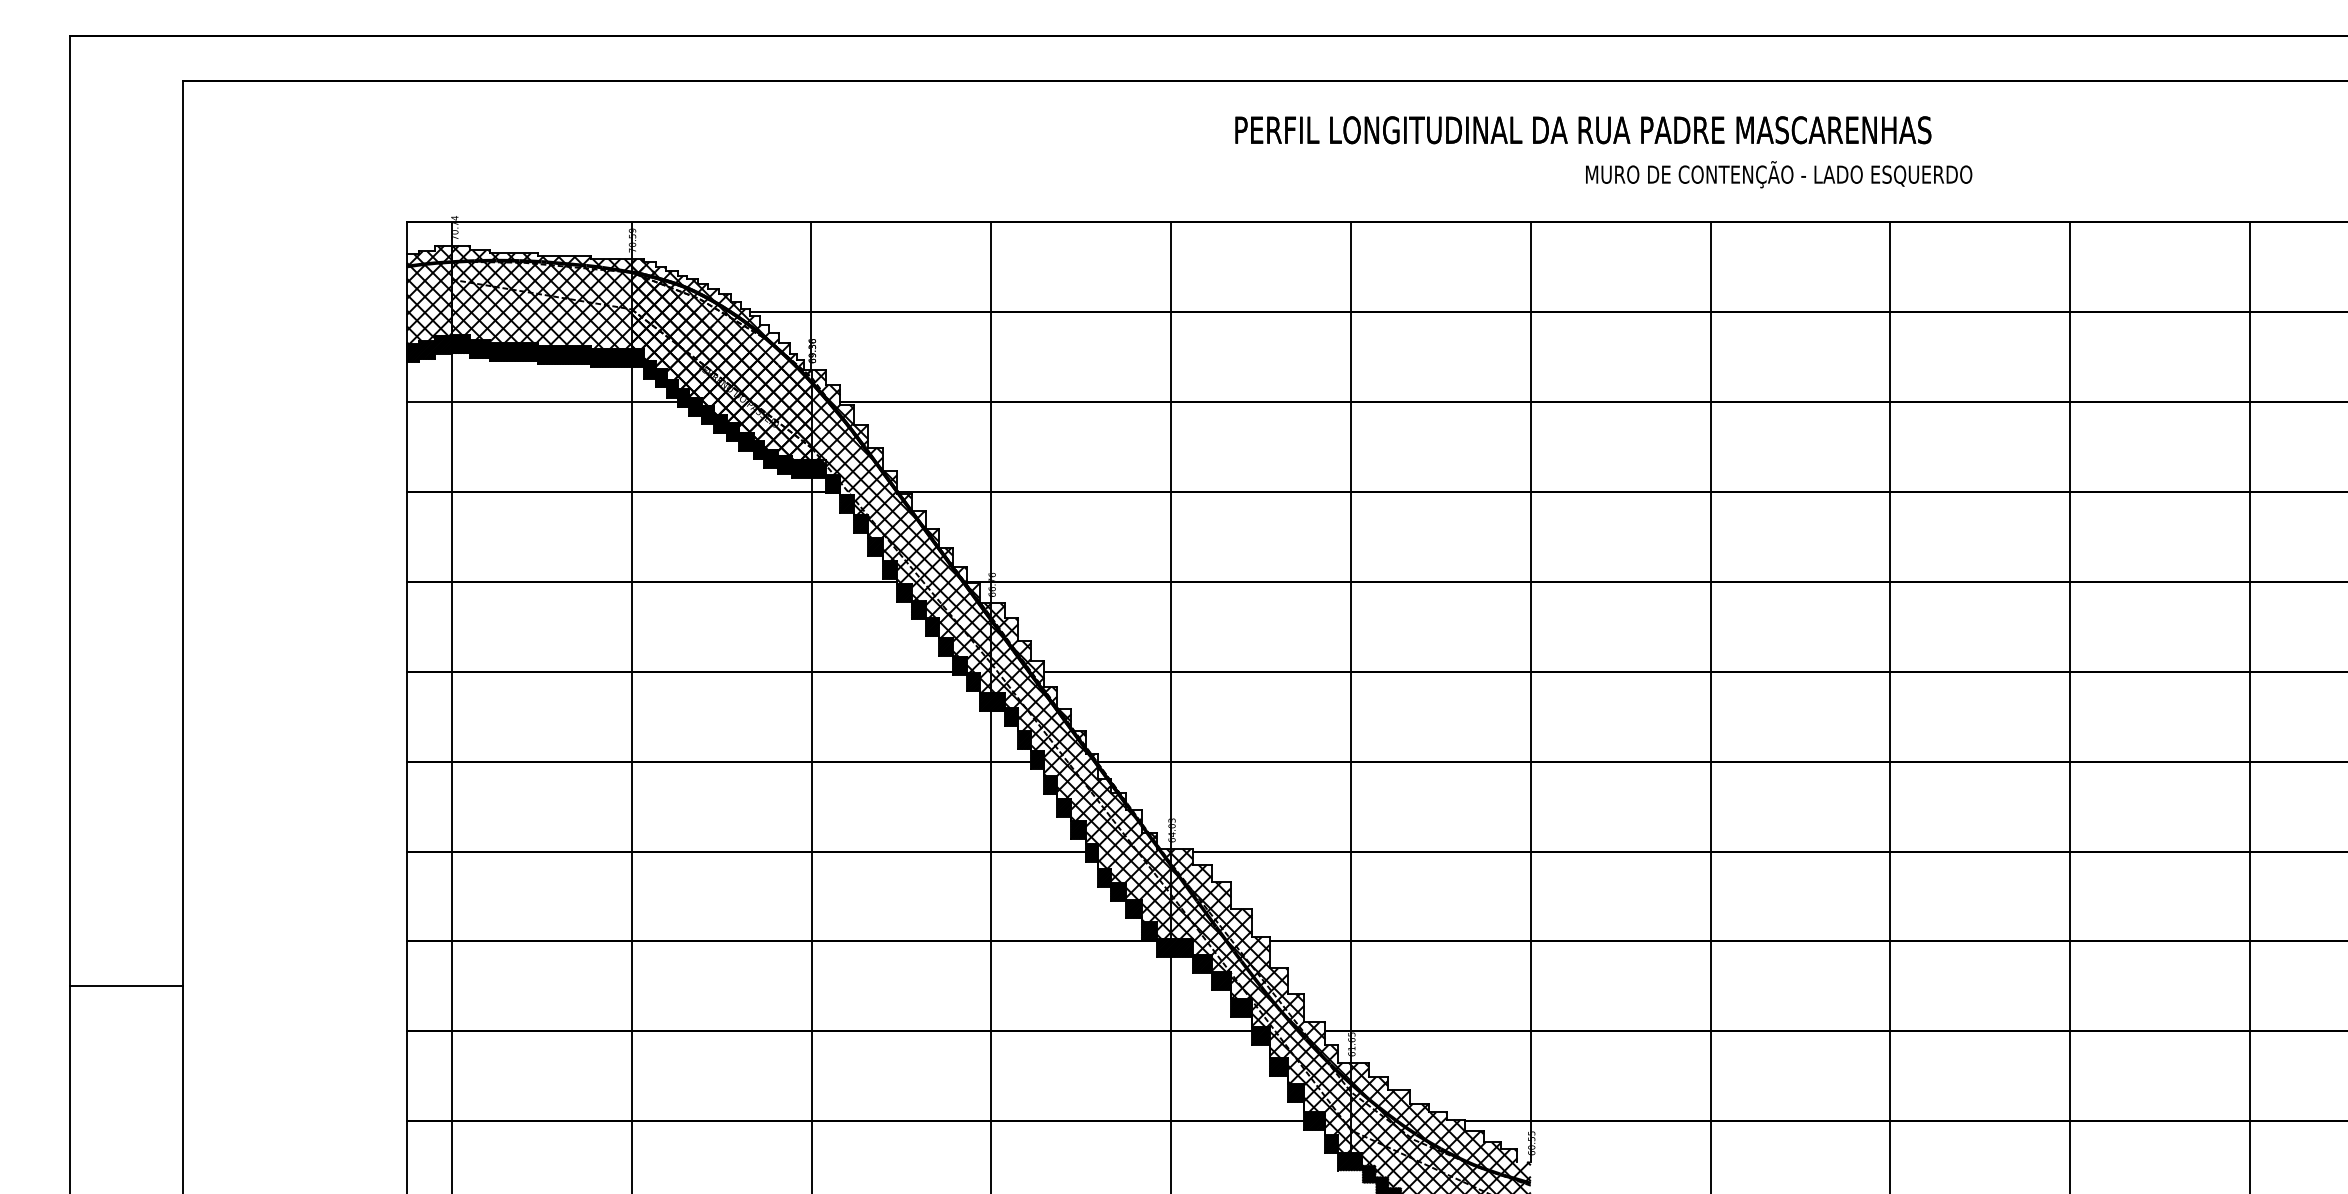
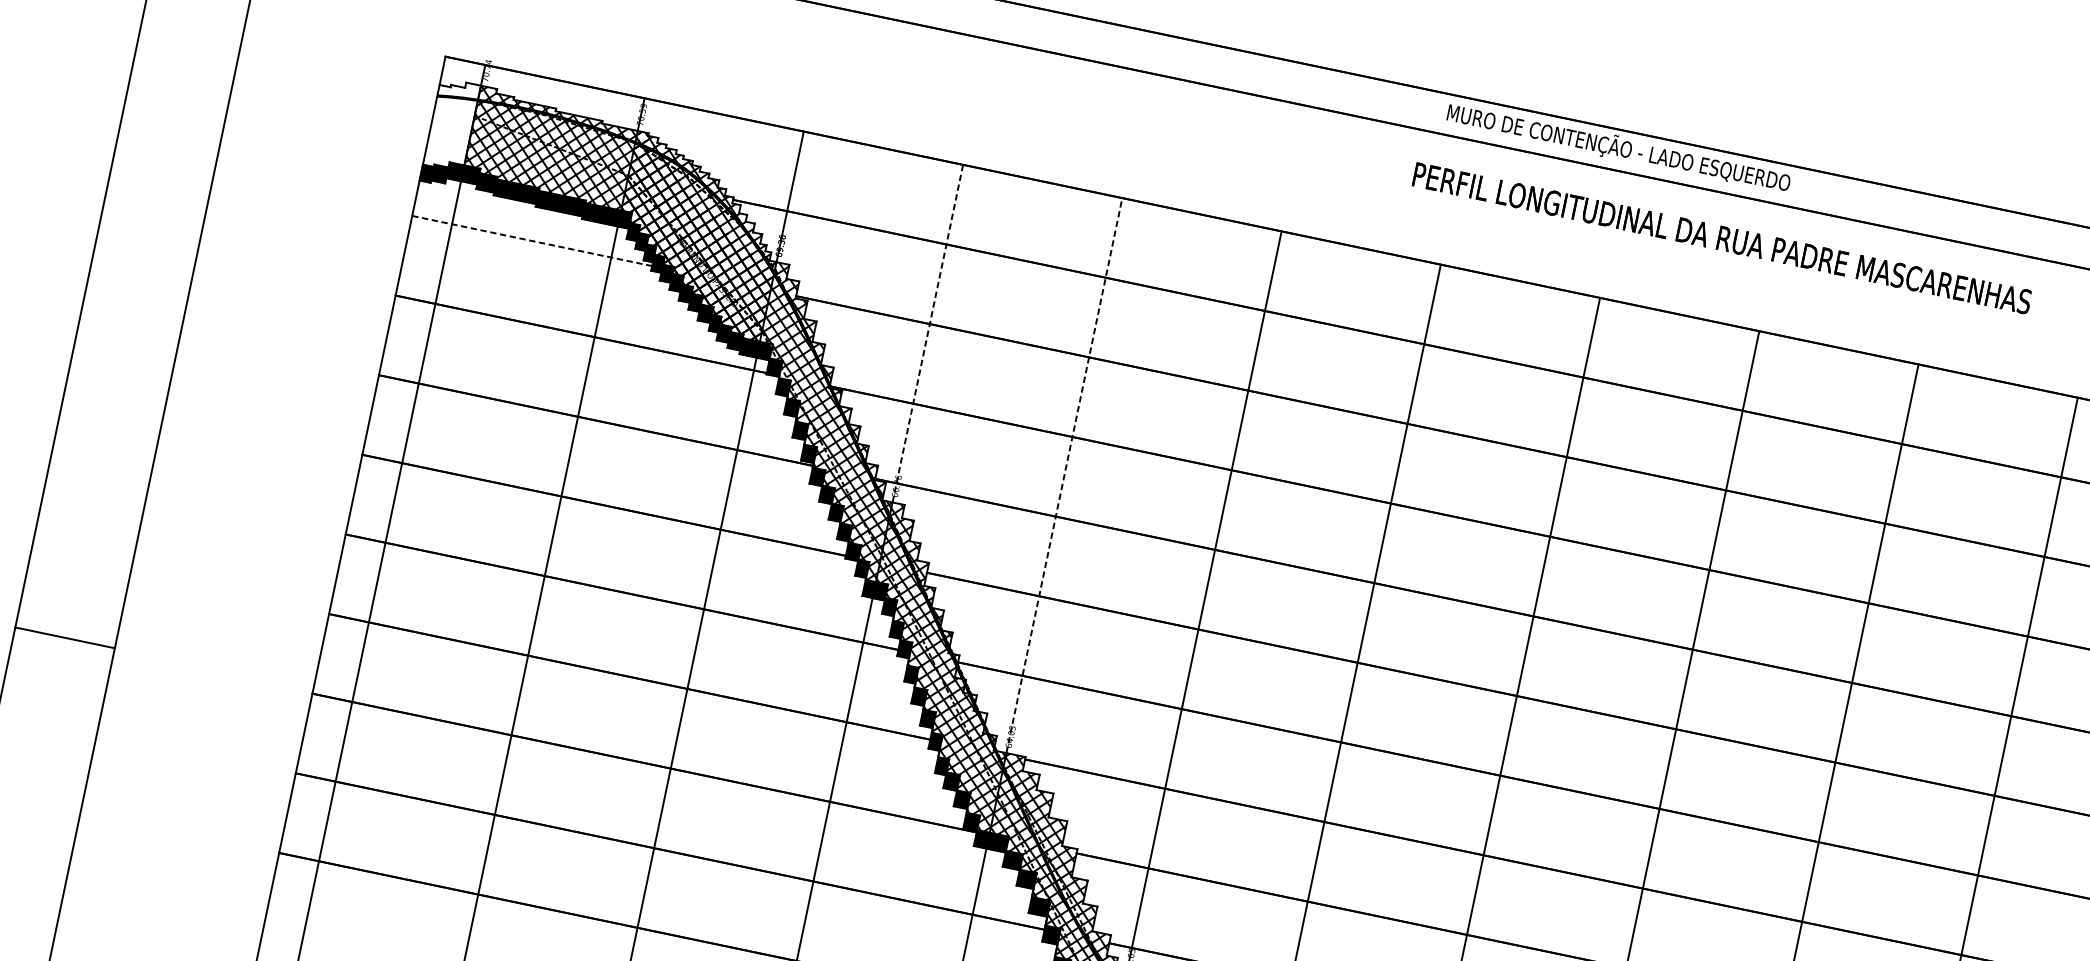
text: (1583, 130) -> (1722, 238), moved
text: (1779, 174) -> (1619, 147), moved
hatch: (428, 294) -> (451, 124), removed
line: (542, 401) -> (532, 240), solid -> dashed
line: (991, 412) -> (928, 333), solid -> dashed
line: (1171, 535) -> (1064, 475), solid -> dashed
line: (126, 985) -> (65, 637), moved

